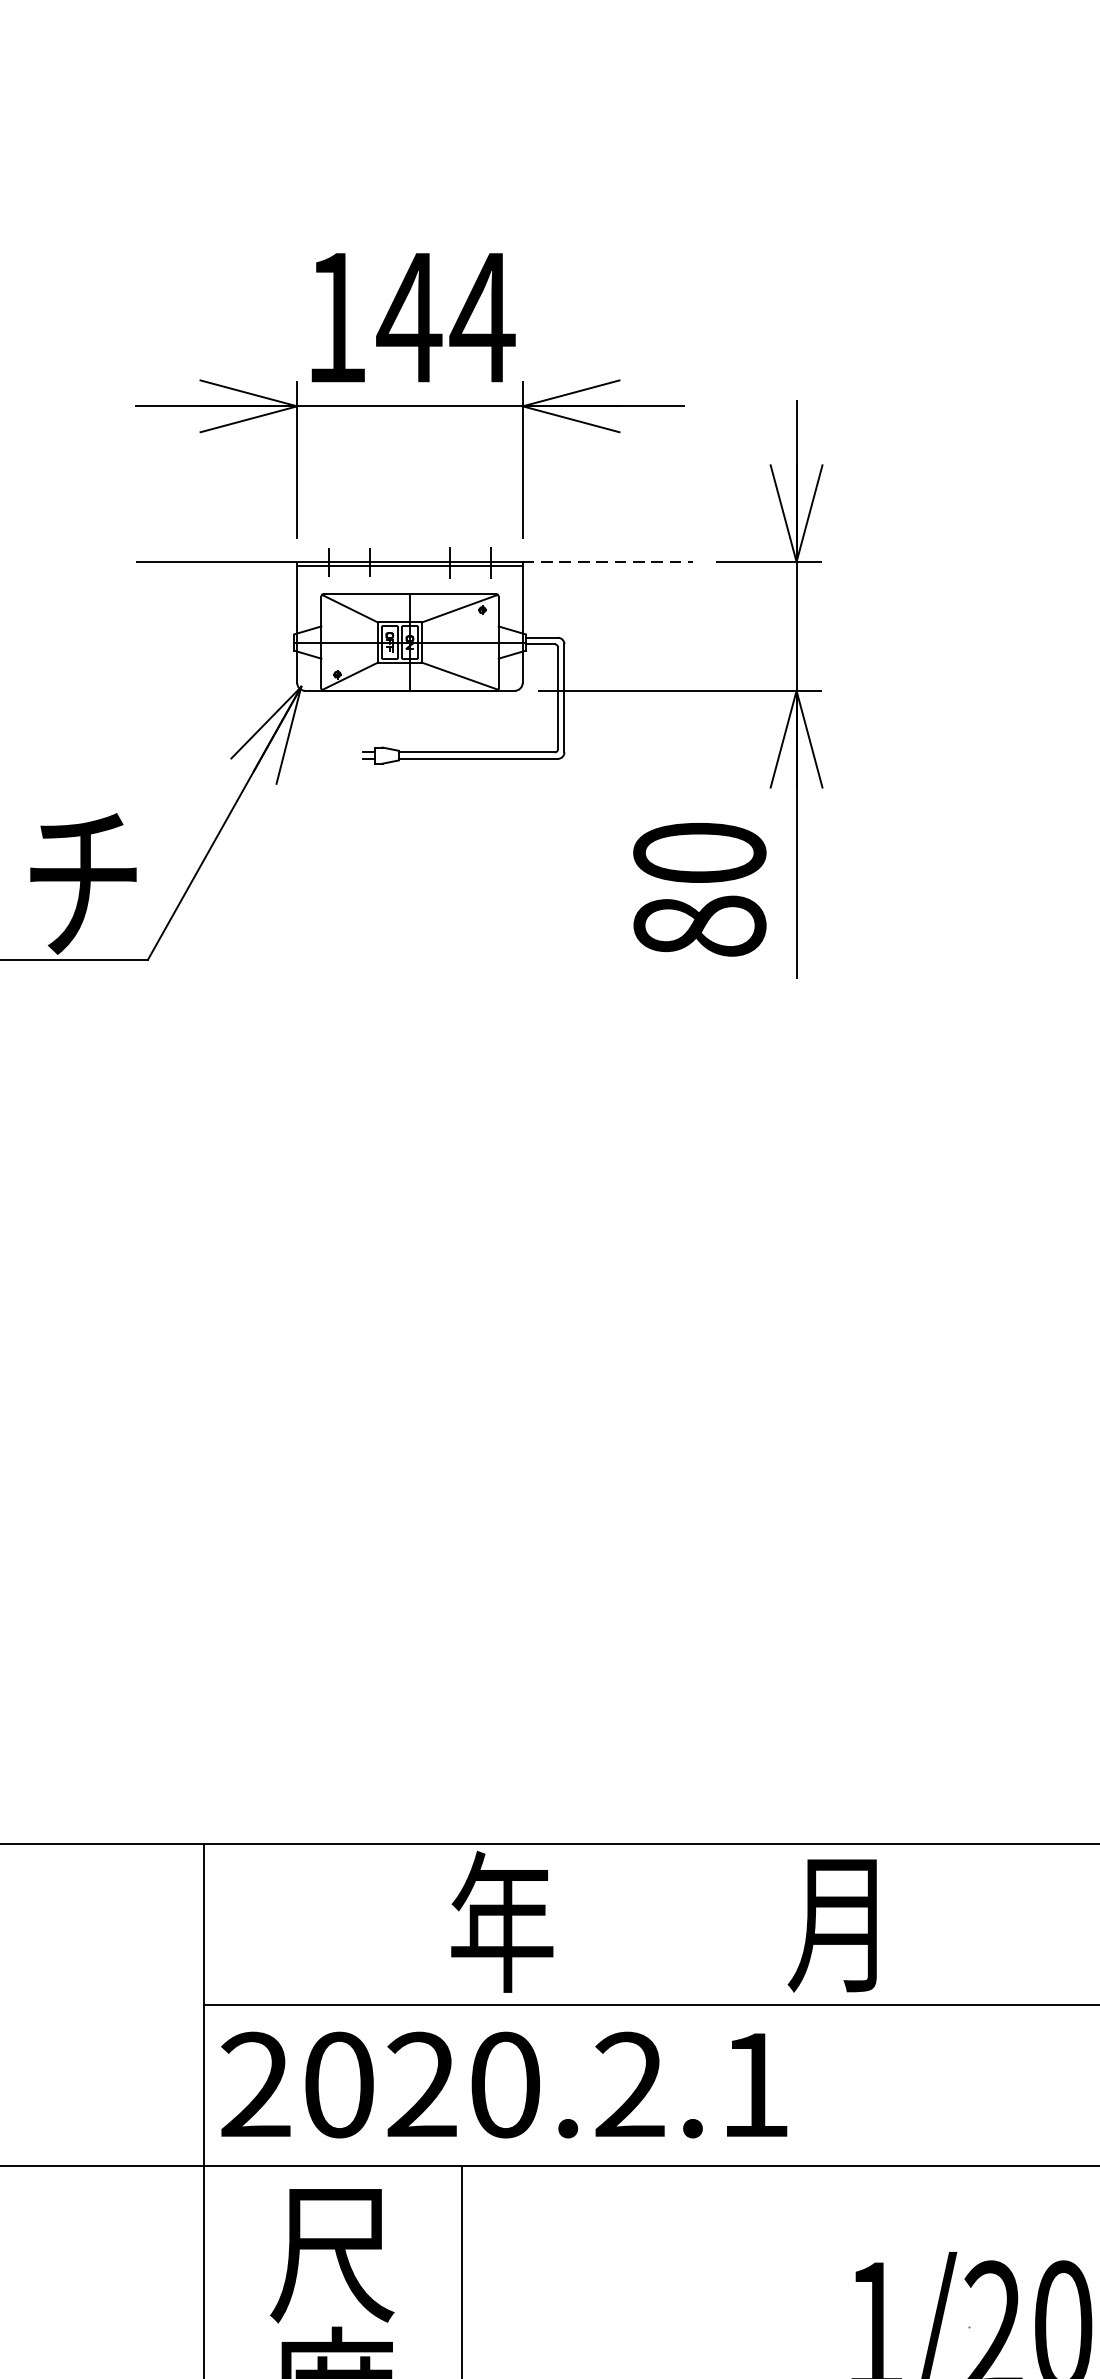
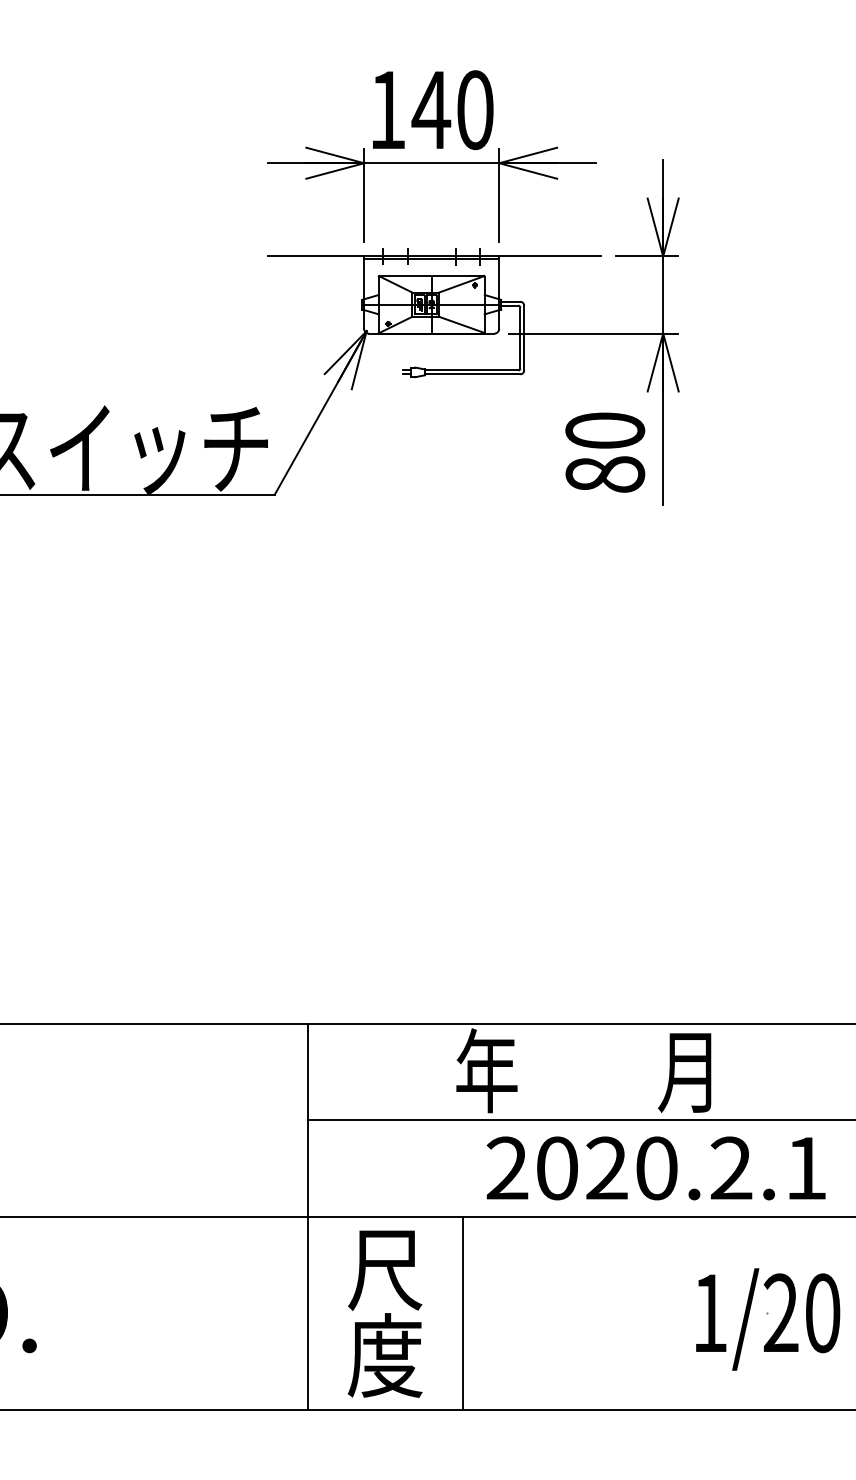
text: (481, 318) -> (474, 110), 144 -> 140
line: (608, 562) -> (550, 256), dashed -> solid
text: (503, 2085) -> (655, 1168), moved

